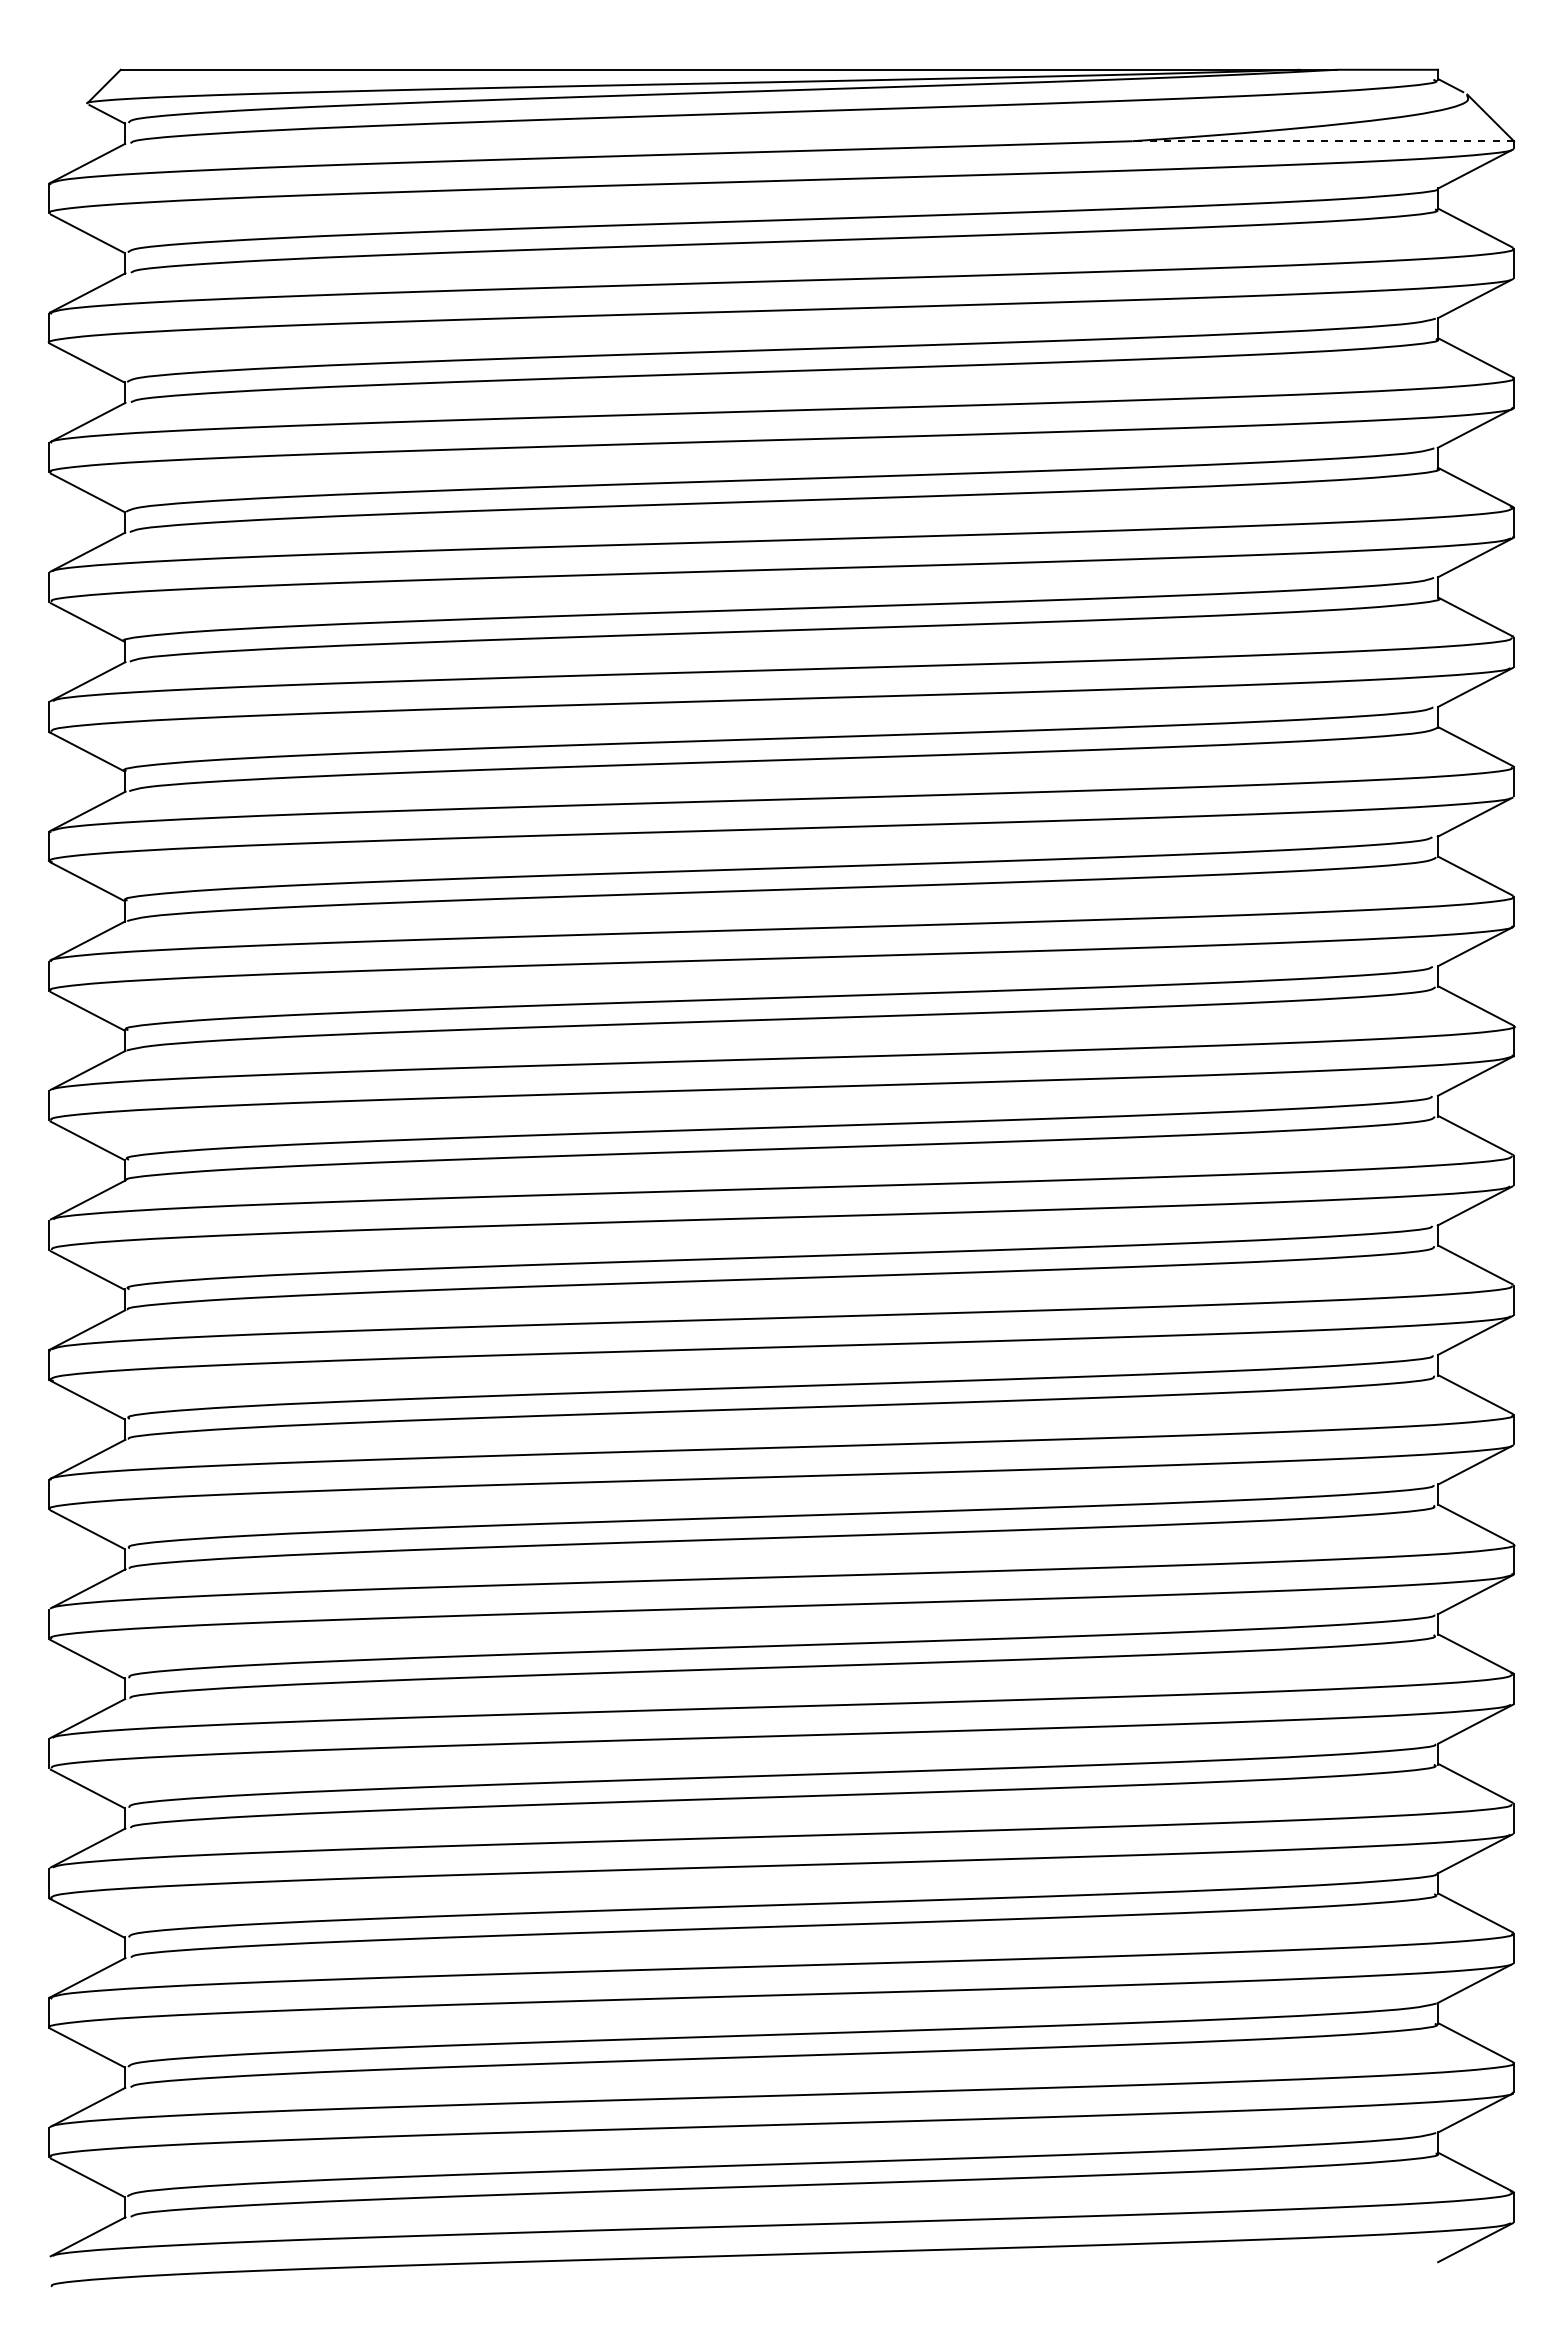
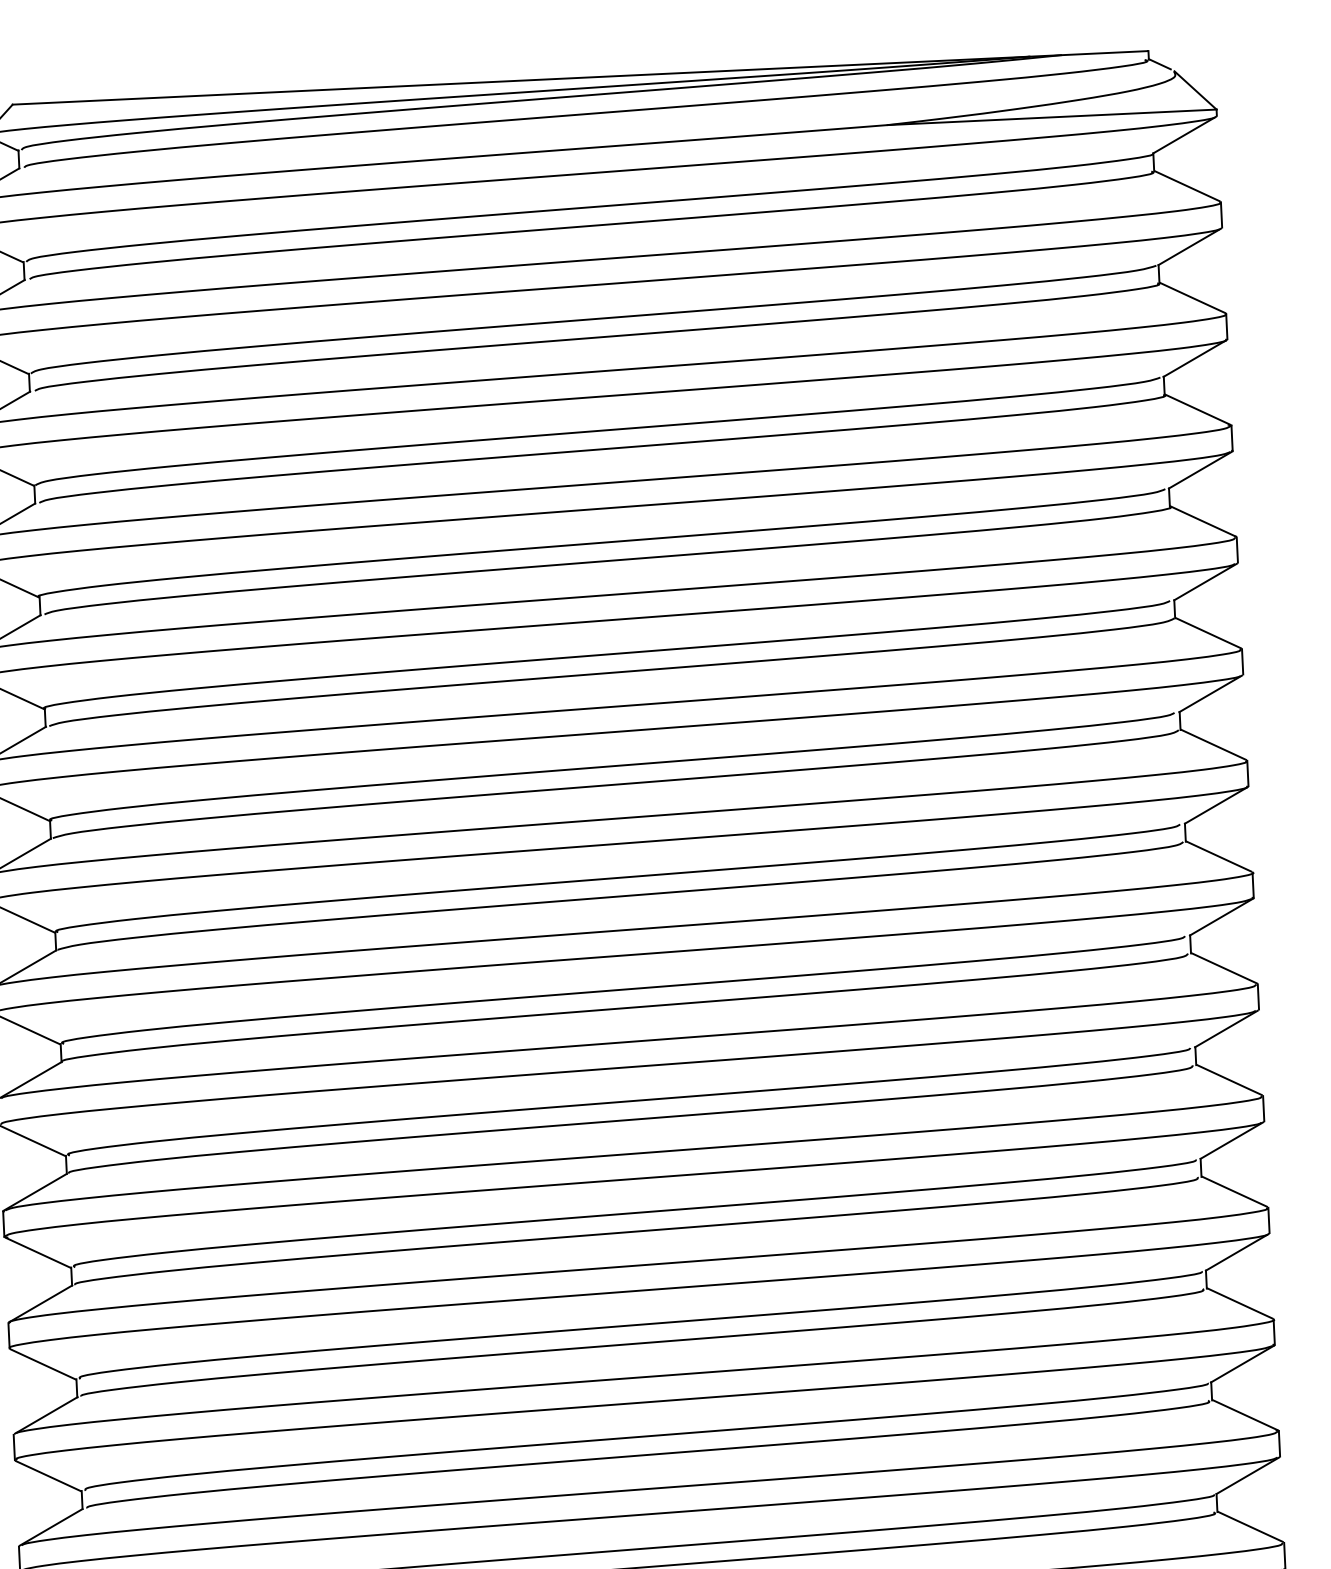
line: (1323, 141) -> (1052, 117), dashed -> solid

